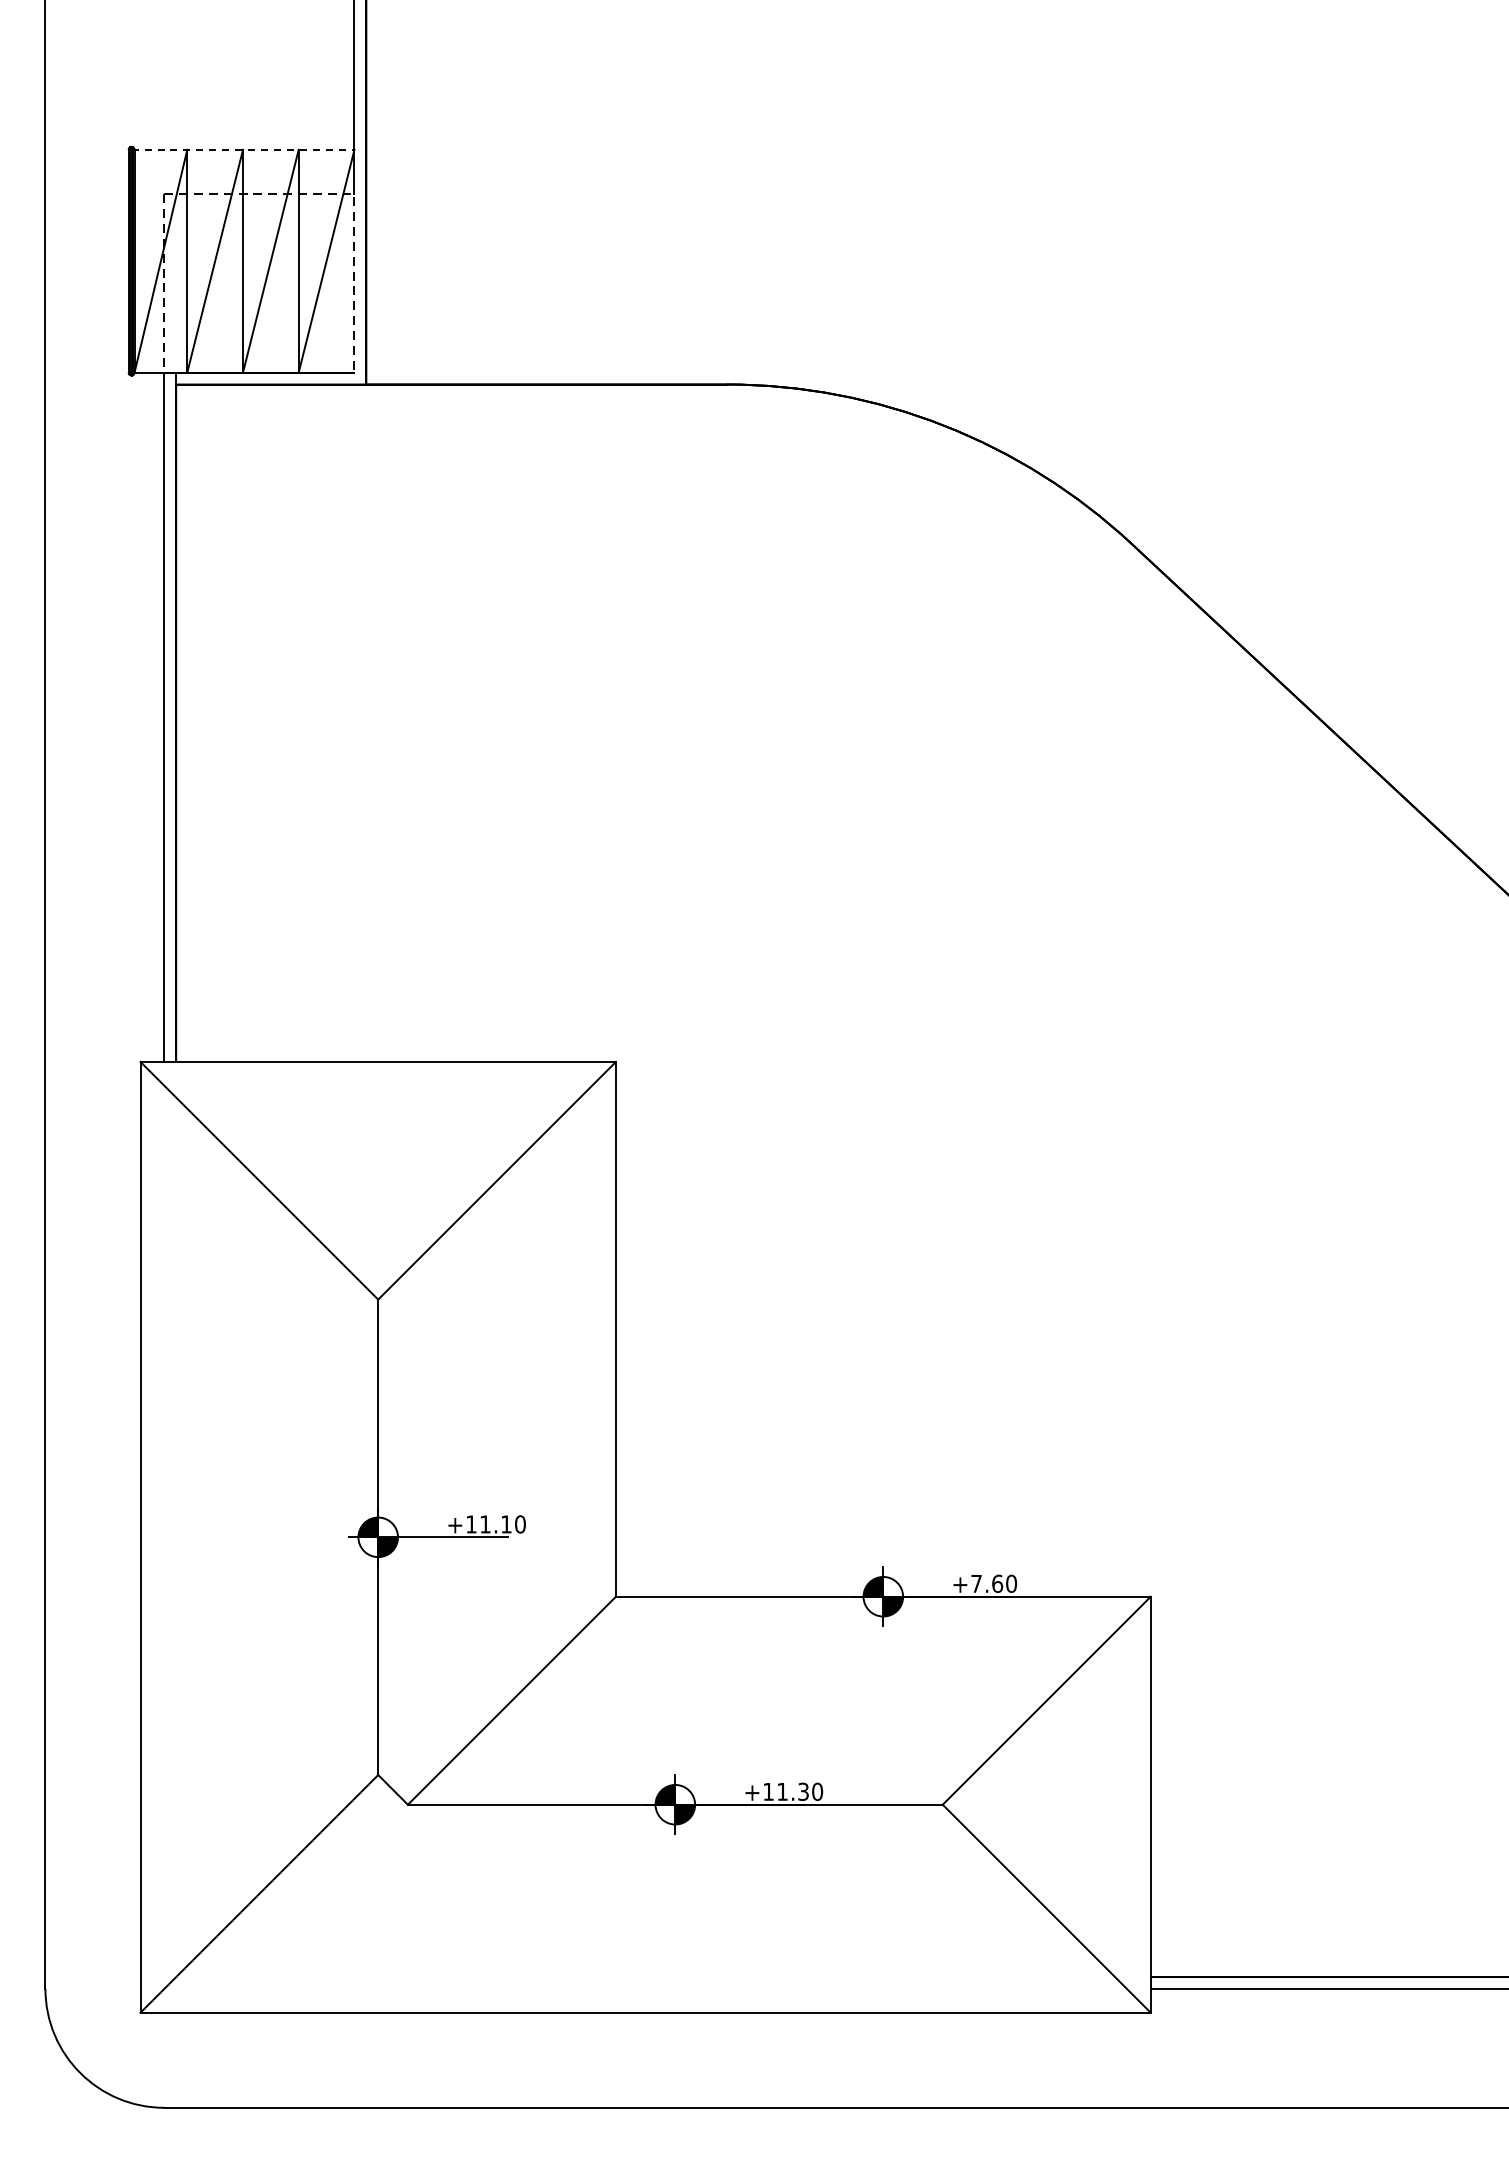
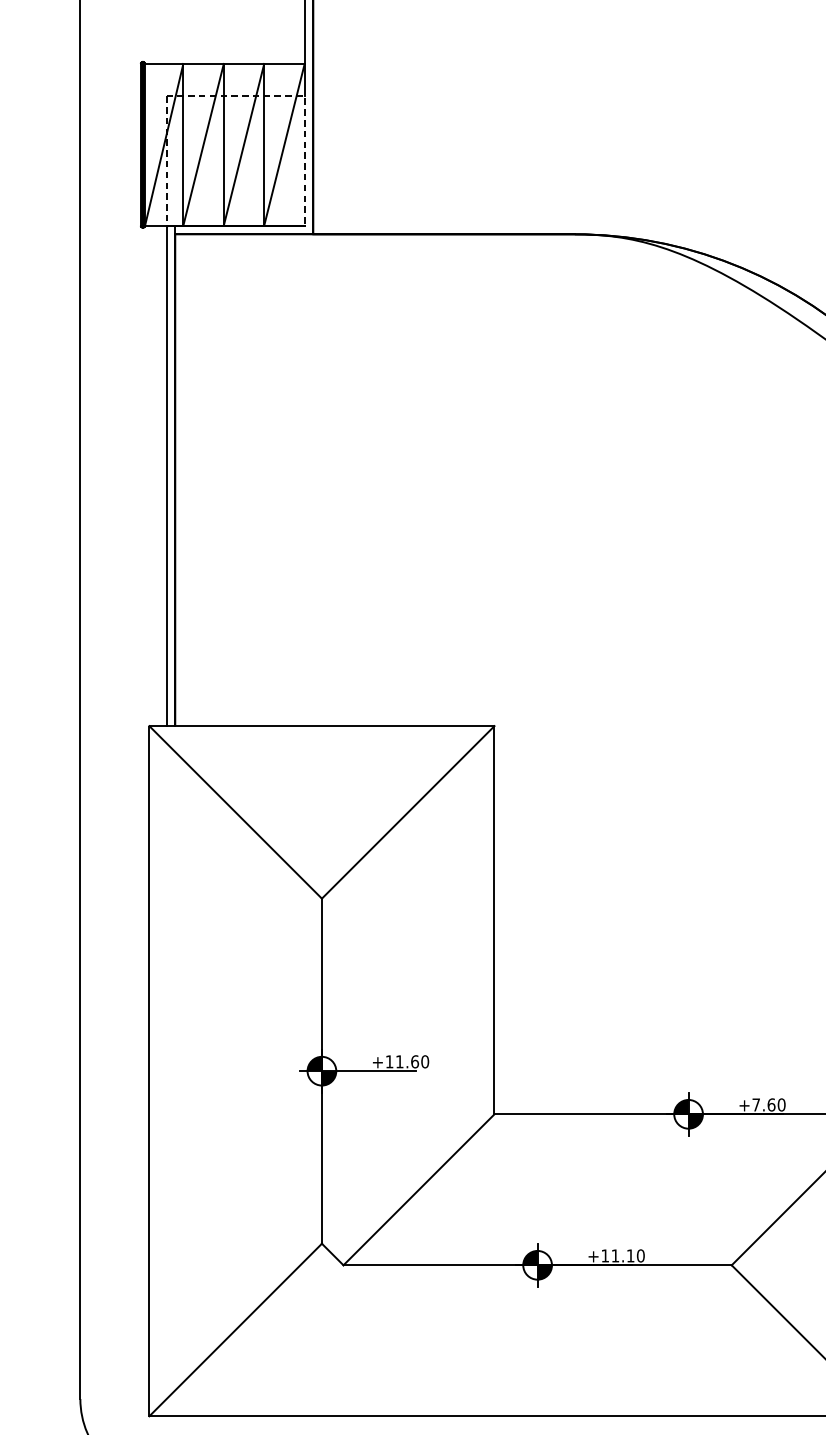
line: (243, 149) -> (224, 63), dashed -> solid
text: (506, 1524) -> (415, 1061), +11.10 -> +11.60
text: (803, 1791) -> (630, 1255), +11.30 -> +11.10

